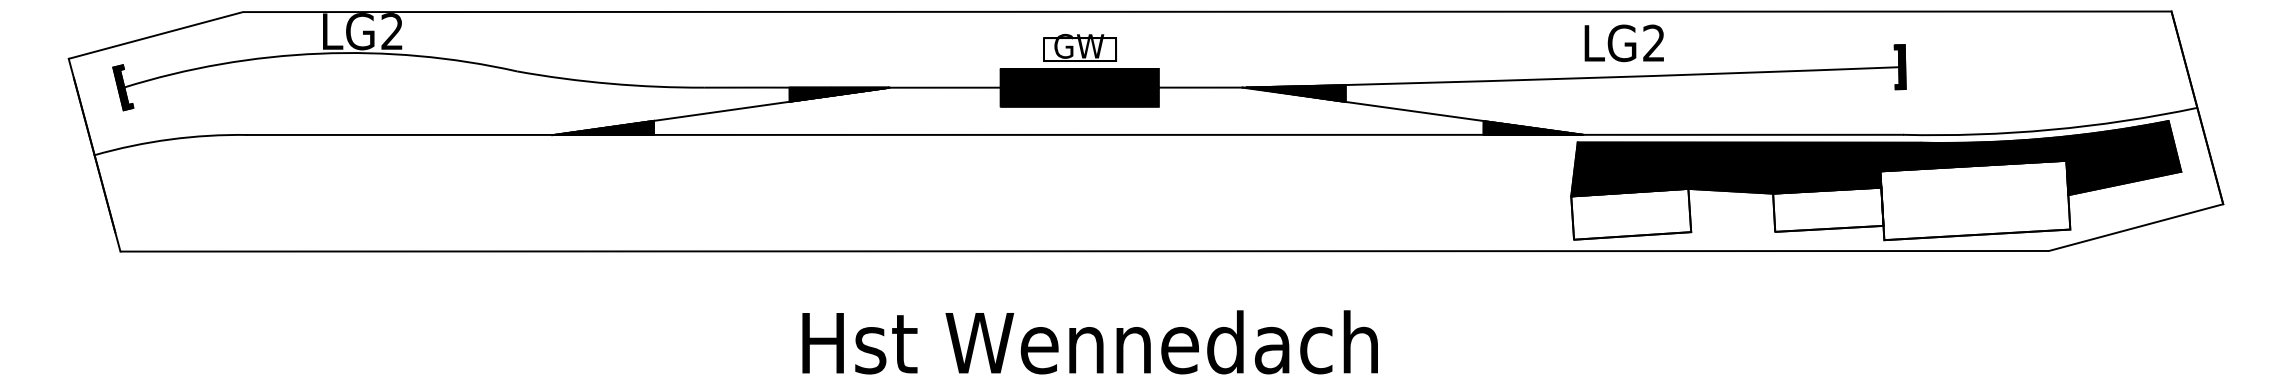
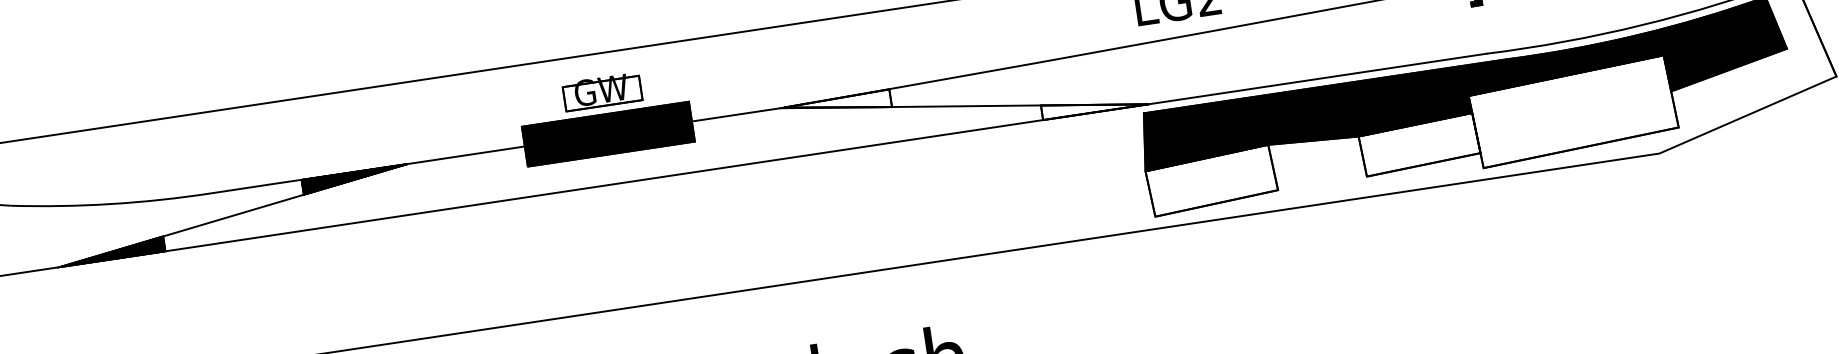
fill: (1295, 93) -> (837, 106), removed
fill: (1533, 127) -> (1094, 104), removed

